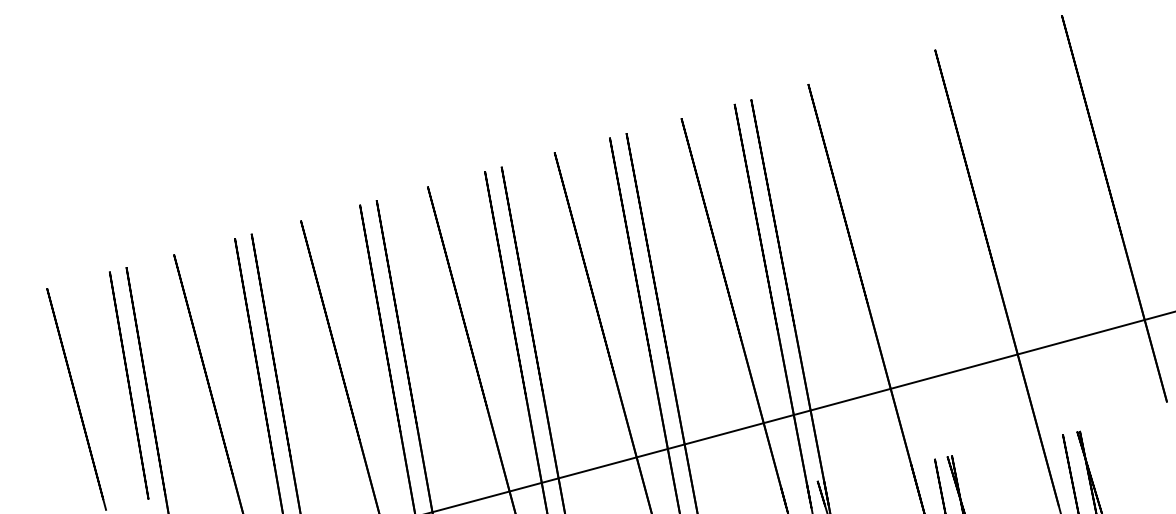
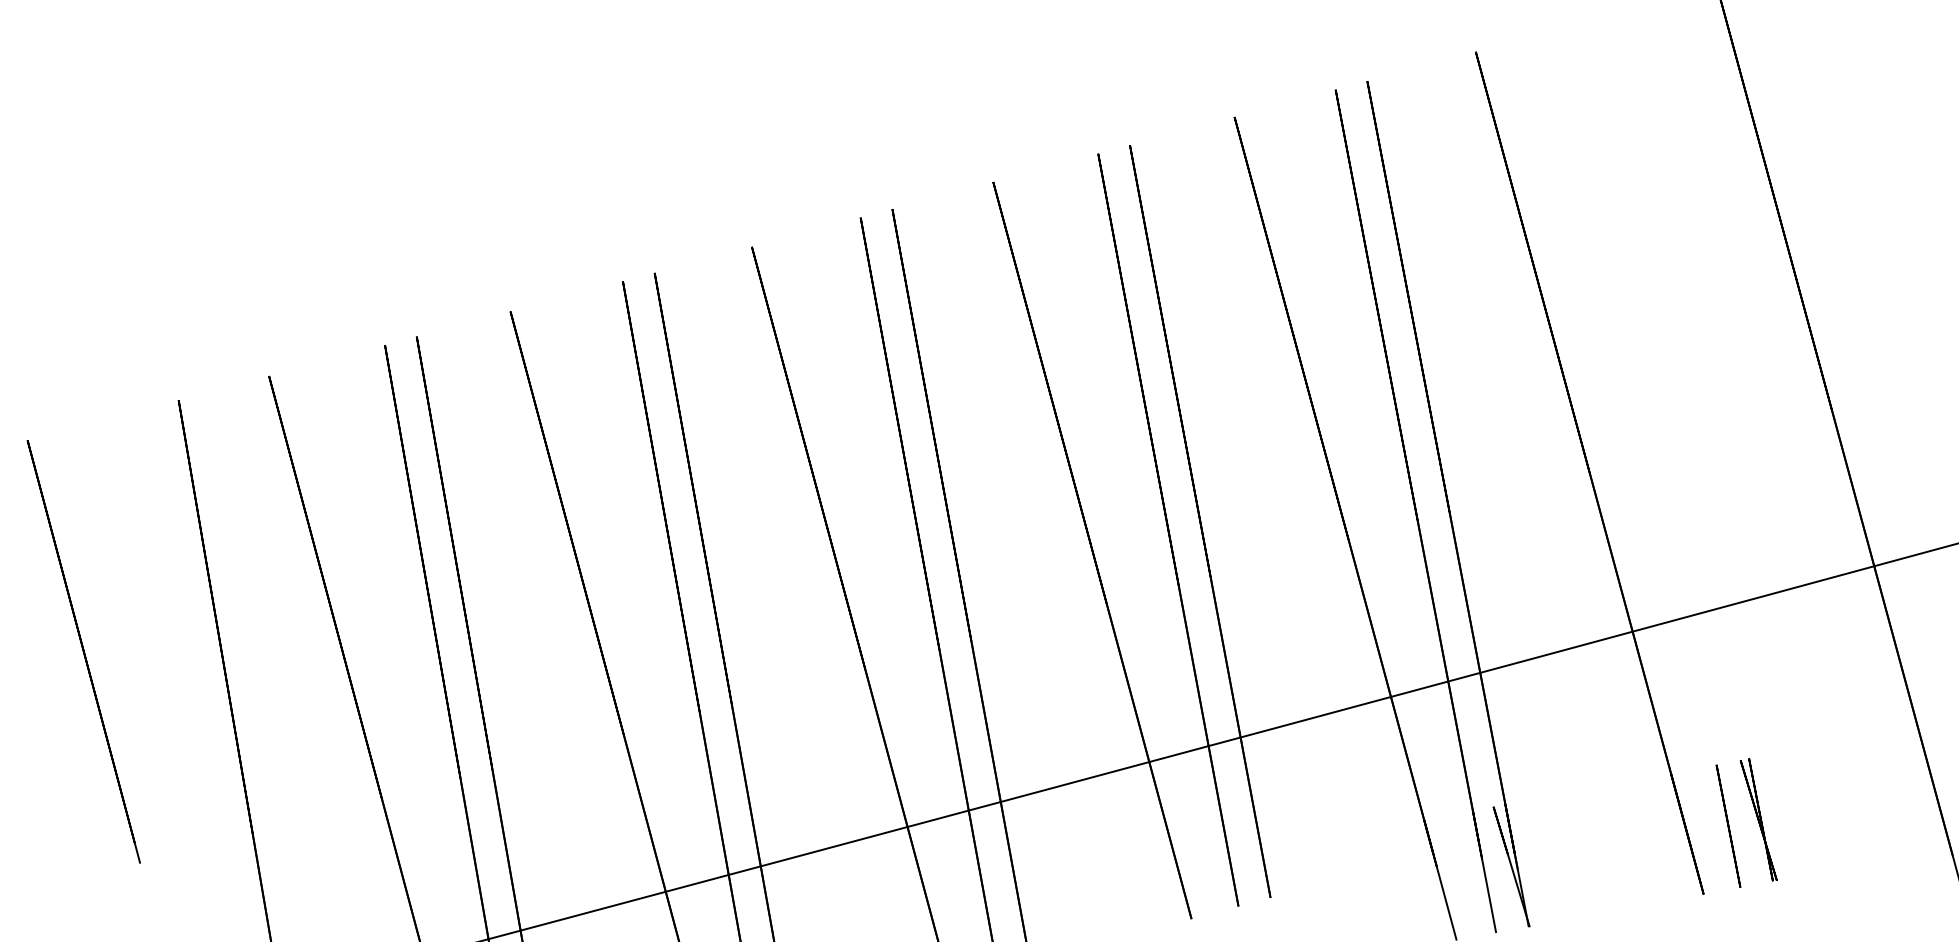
line: (129, 385) -> (184, 625), removed

